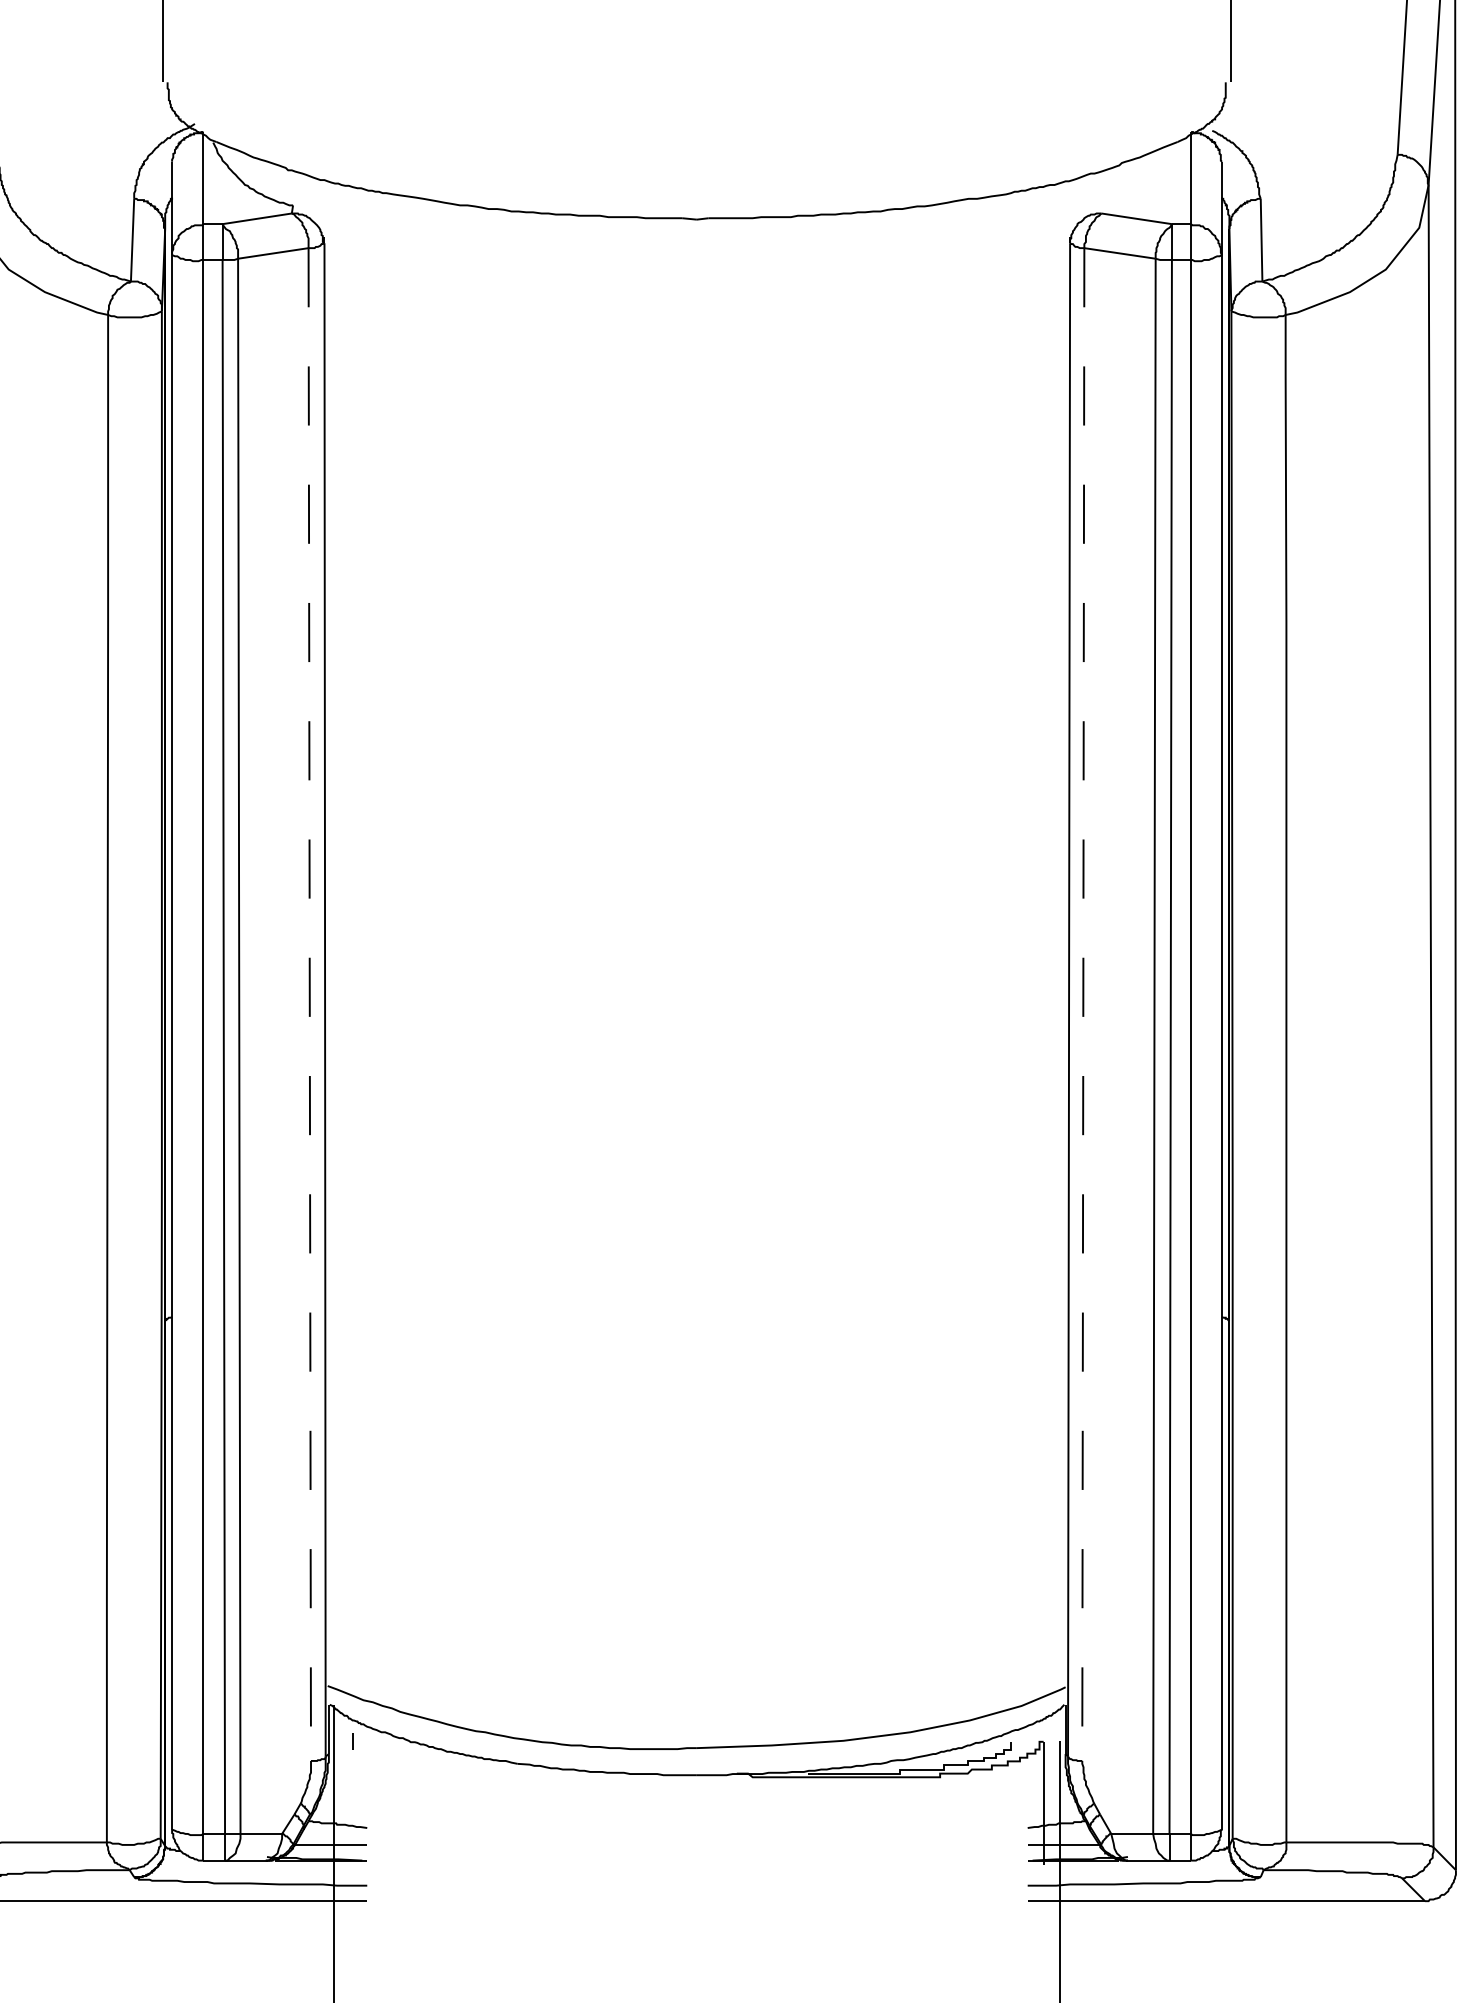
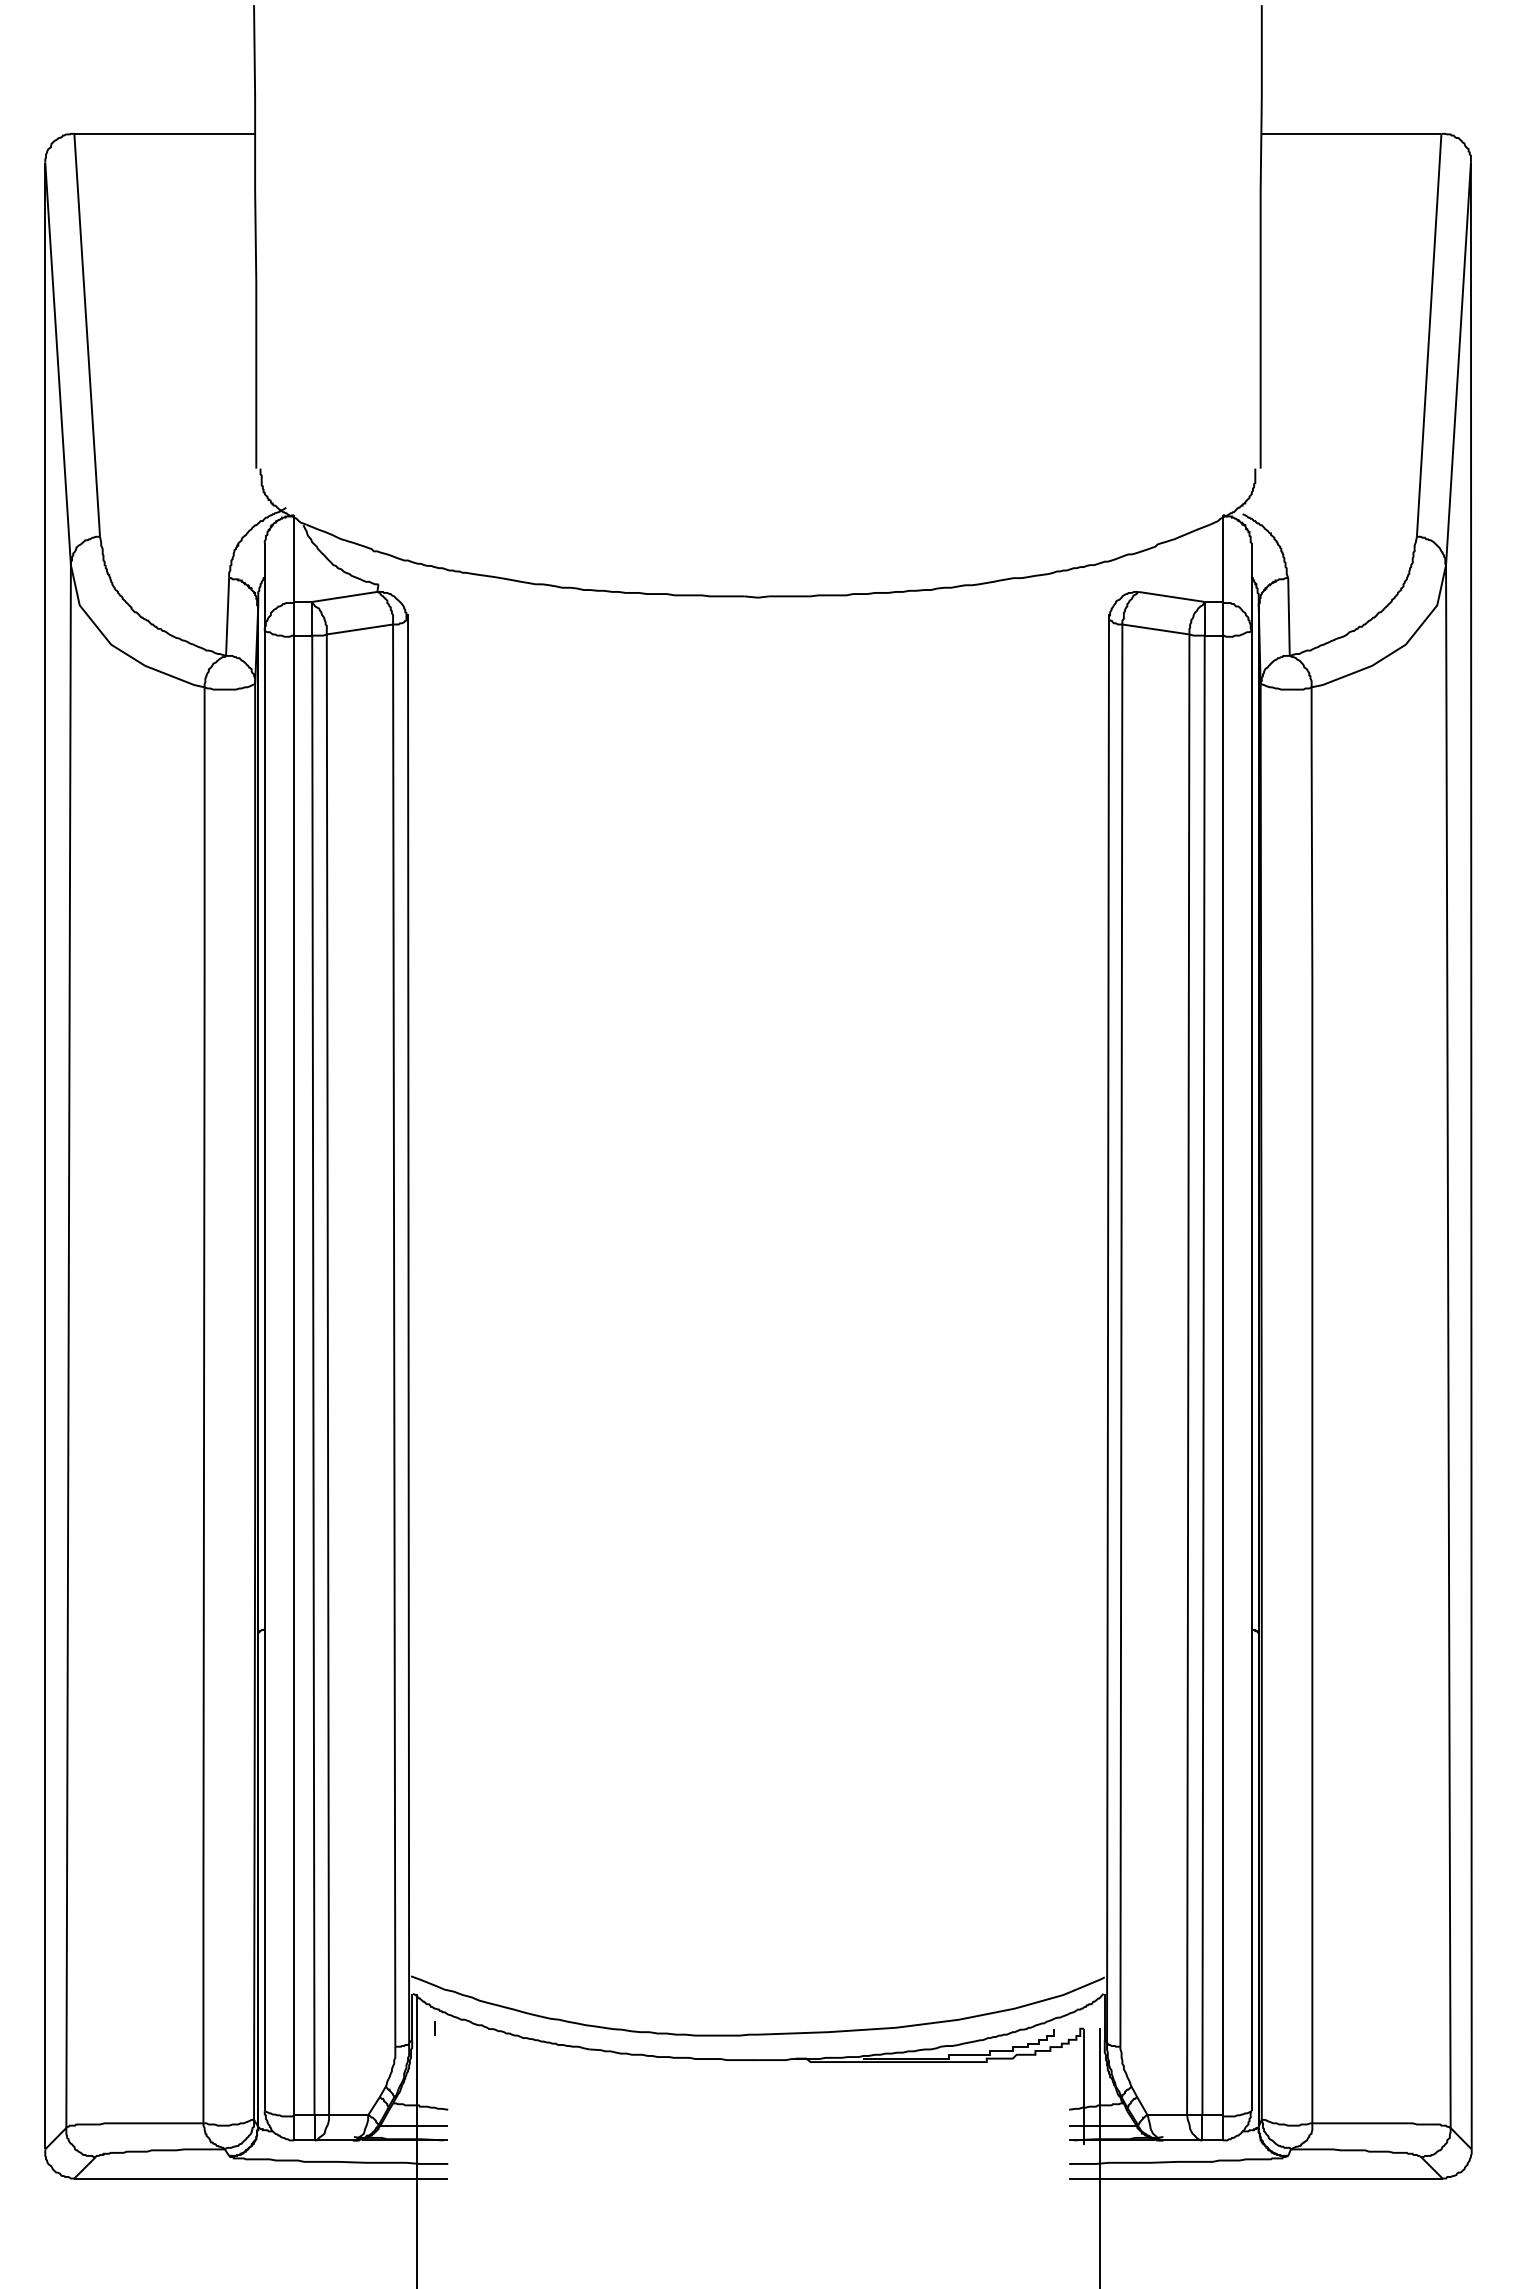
line: (310, 1005) -> (394, 1336), dashed -> solid
line: (1083, 1005) -> (1121, 1336), dashed -> solid

